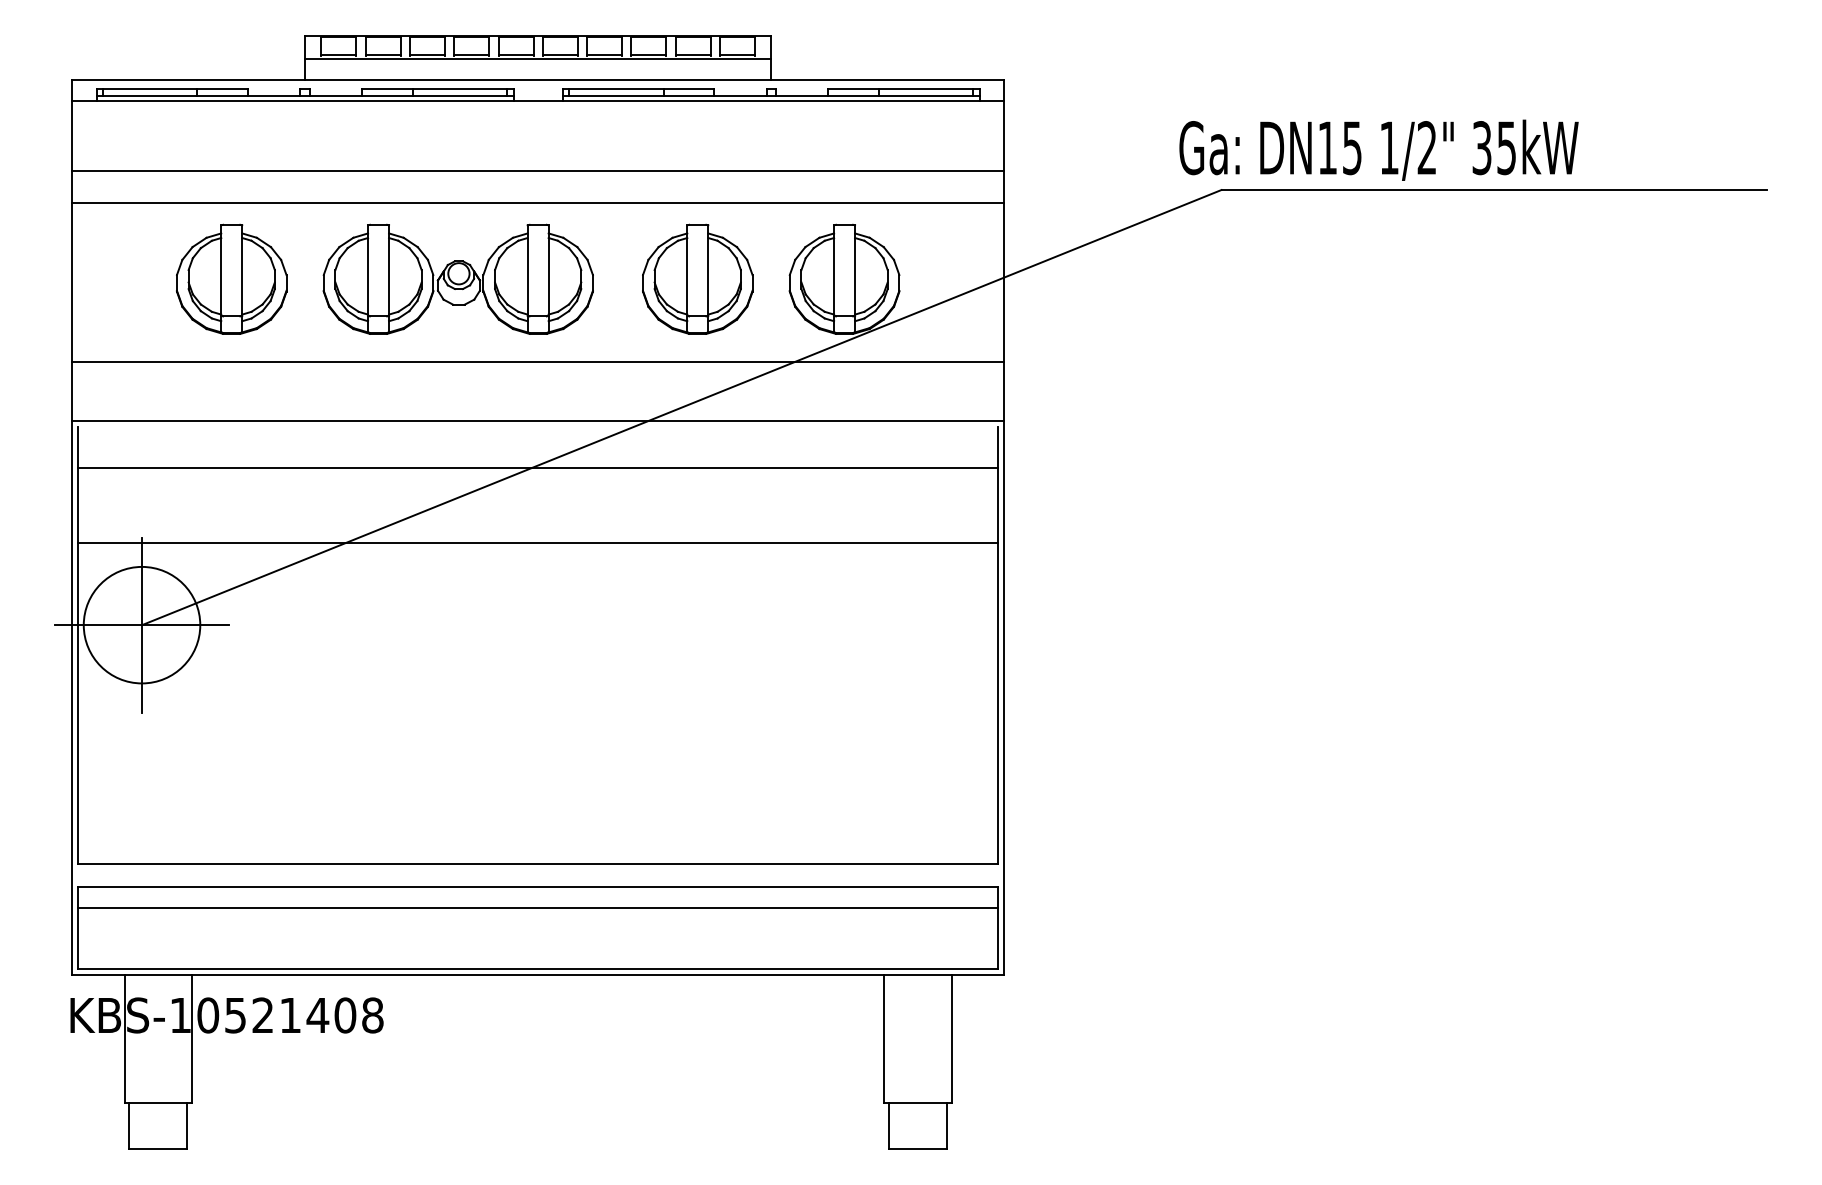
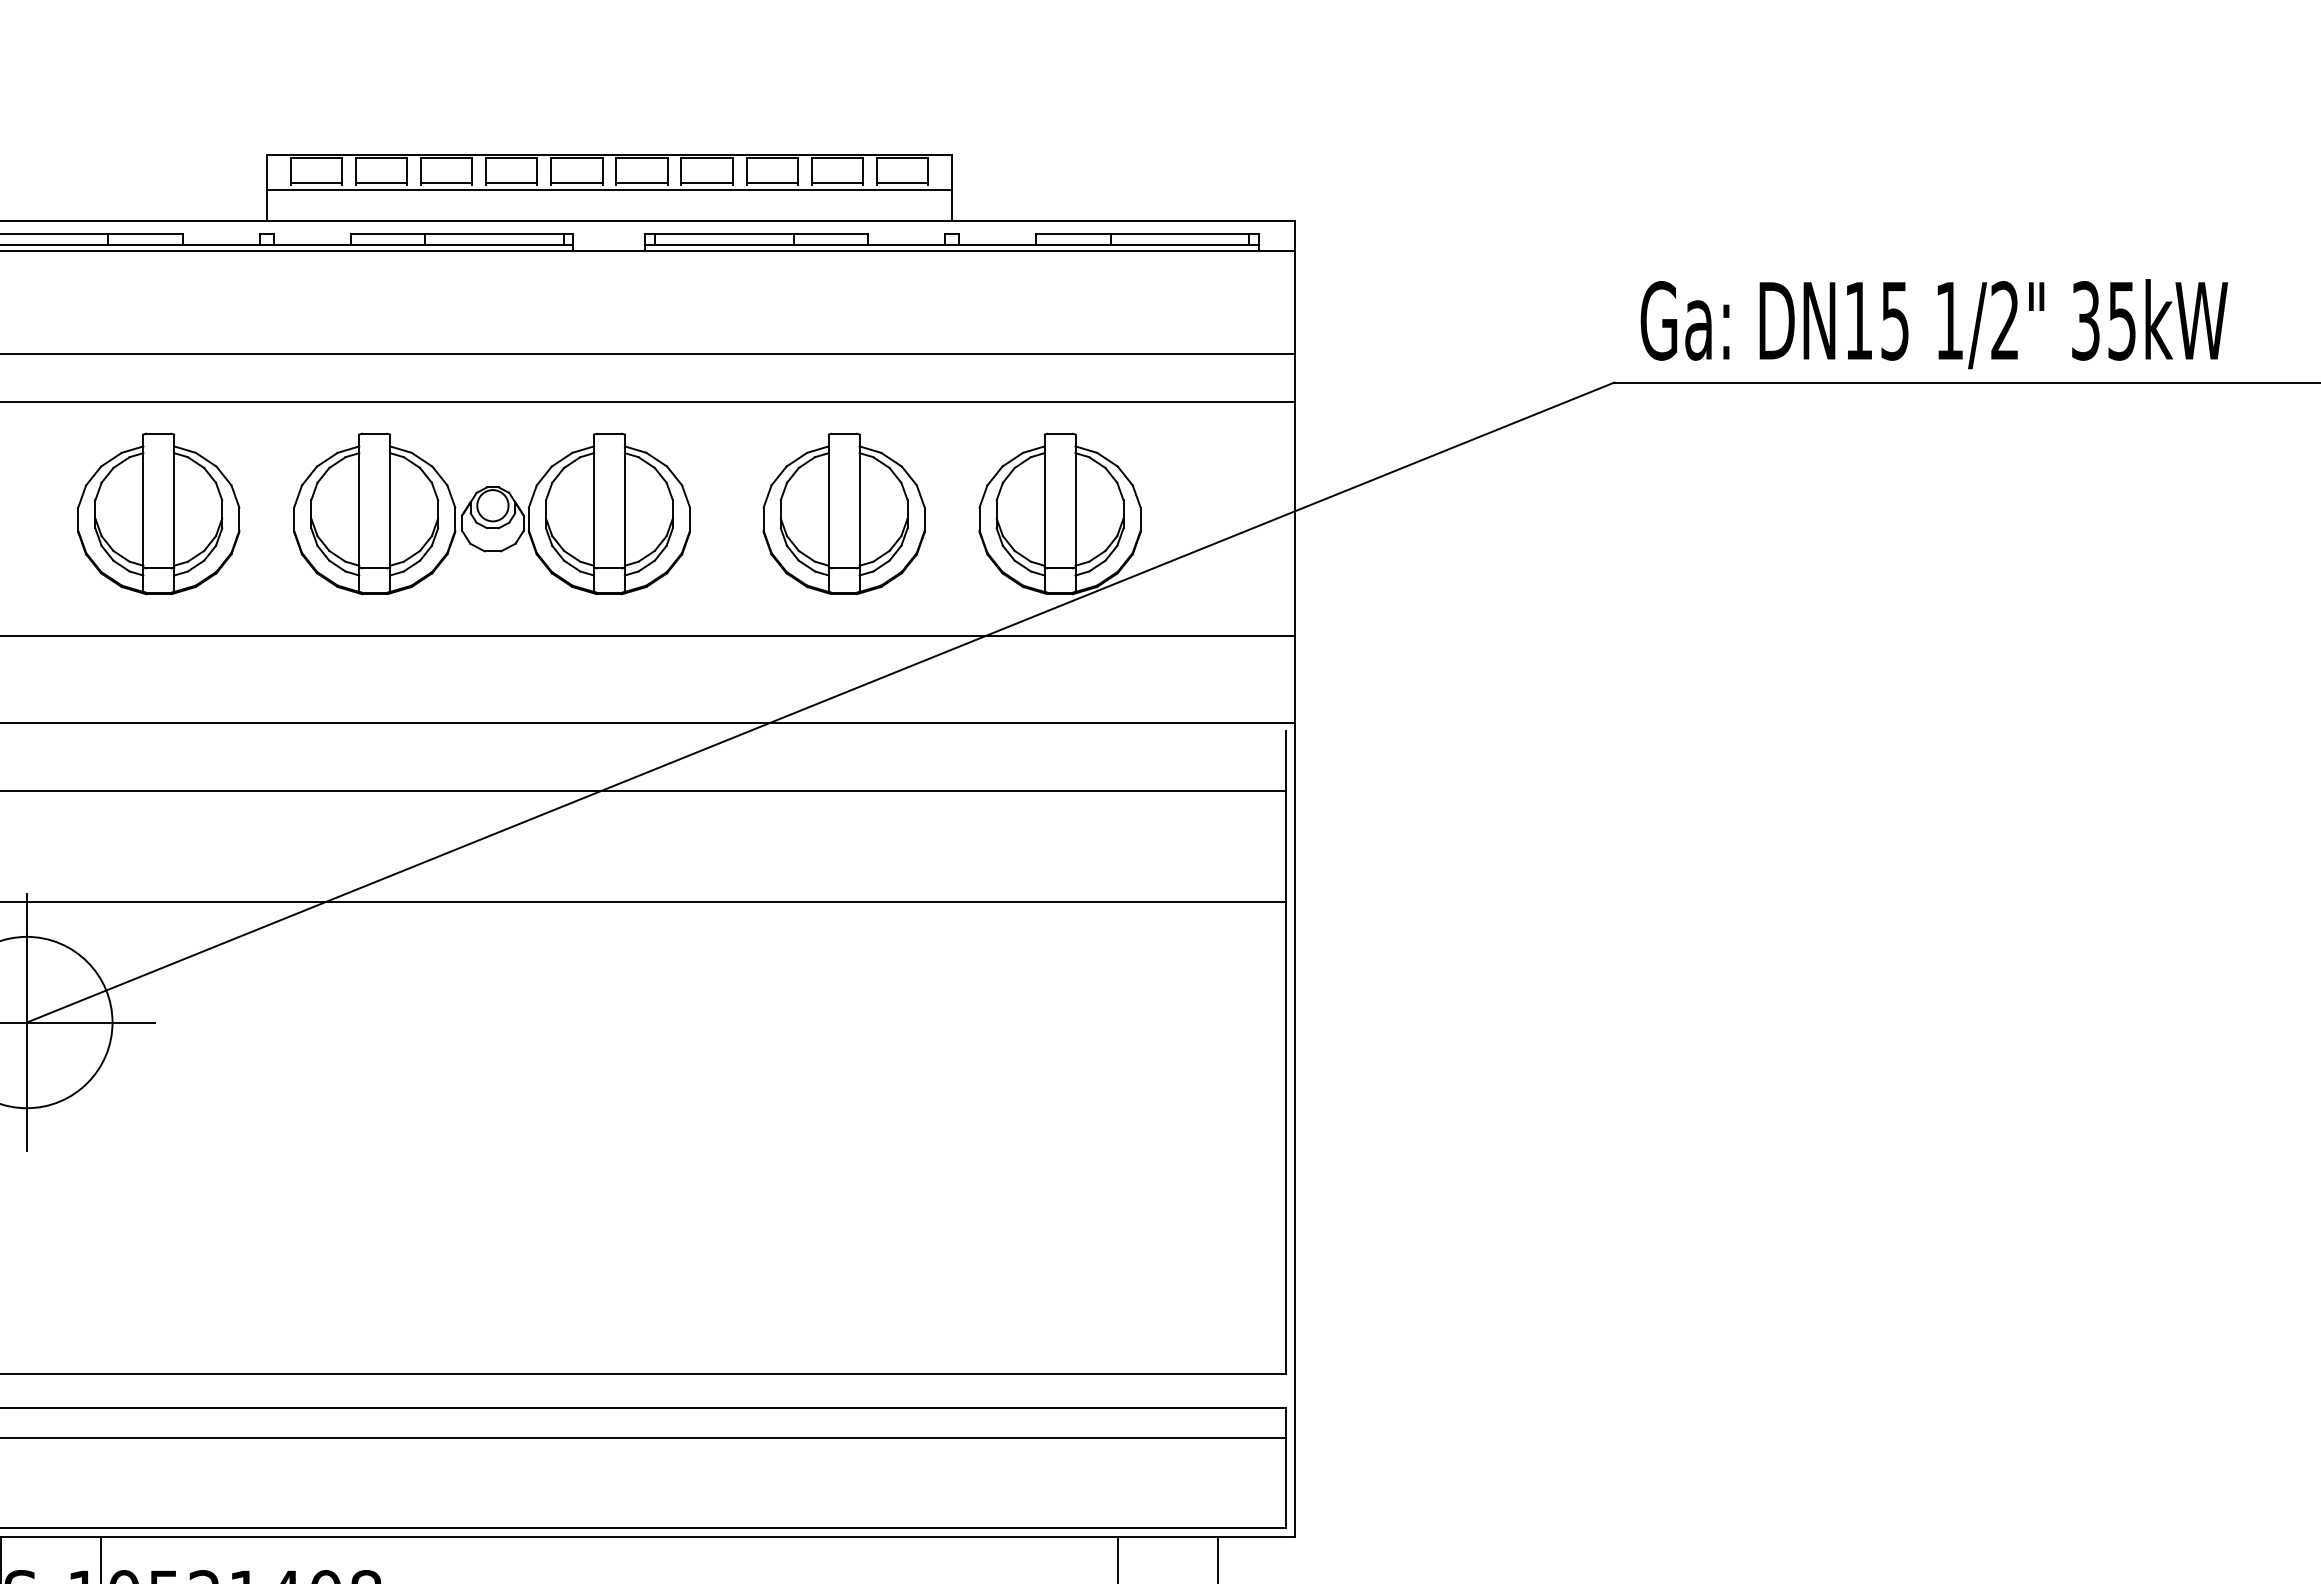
text: (1378, 149) -> (1933, 322), moved

